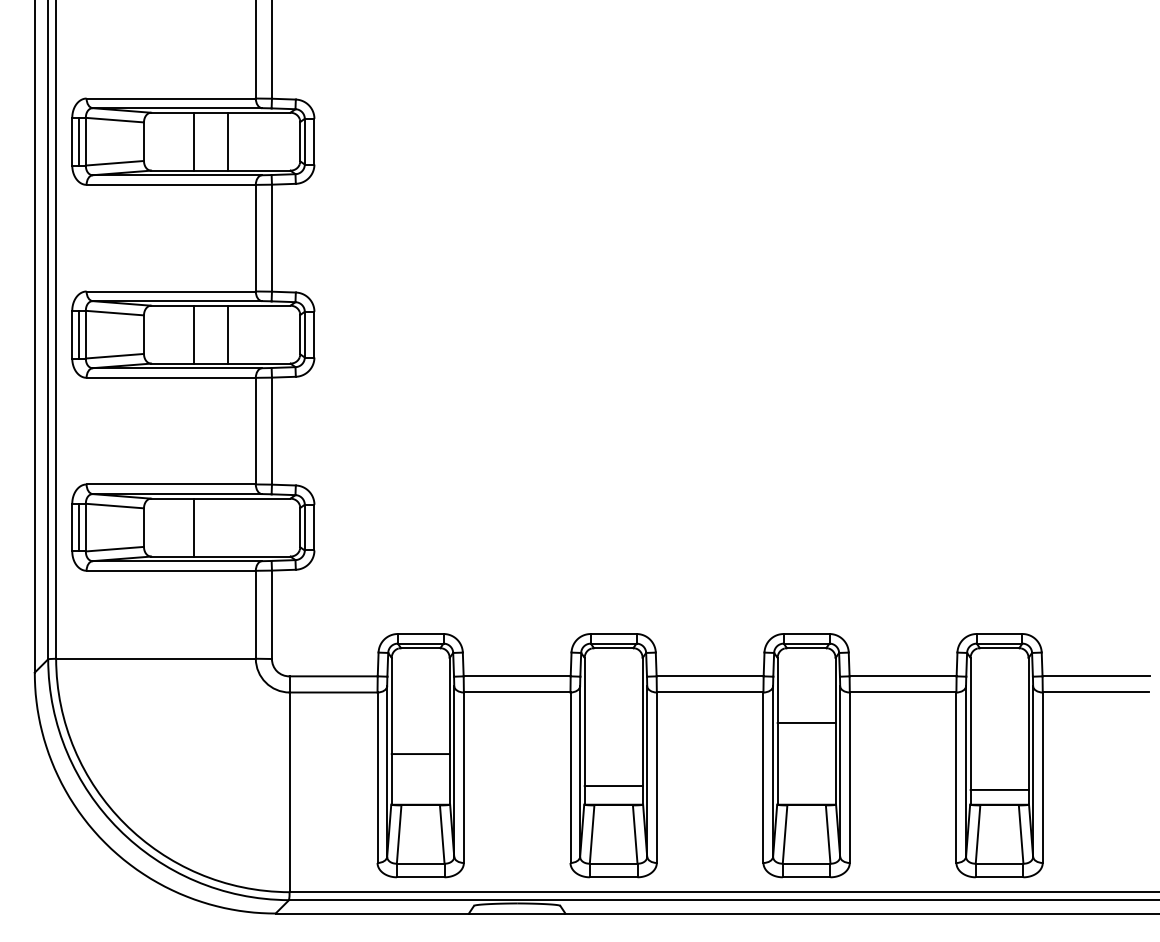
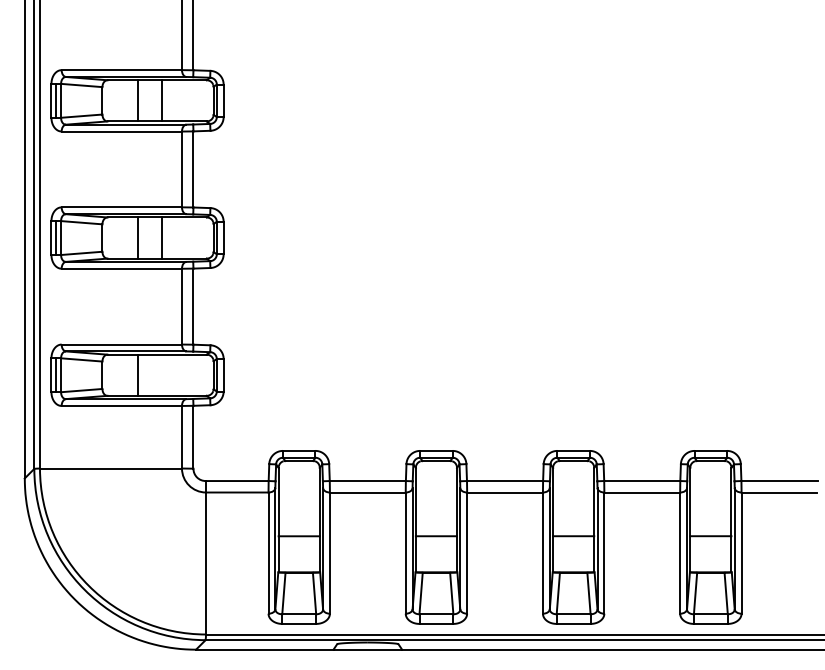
line: (806, 722) -> (573, 535), moved
line: (613, 786) -> (436, 536), moved
line: (999, 789) -> (710, 535), moved

